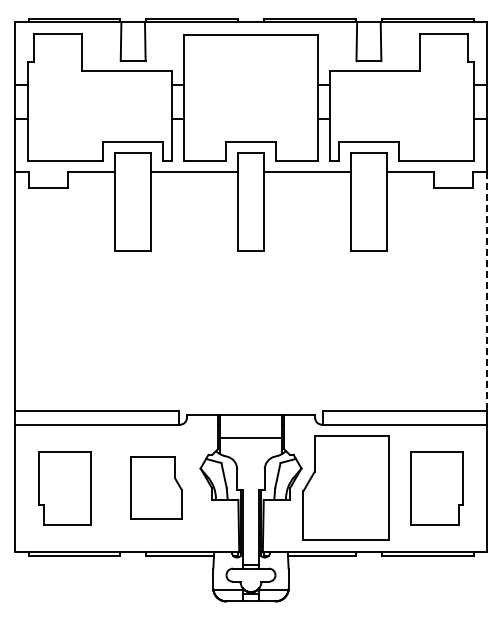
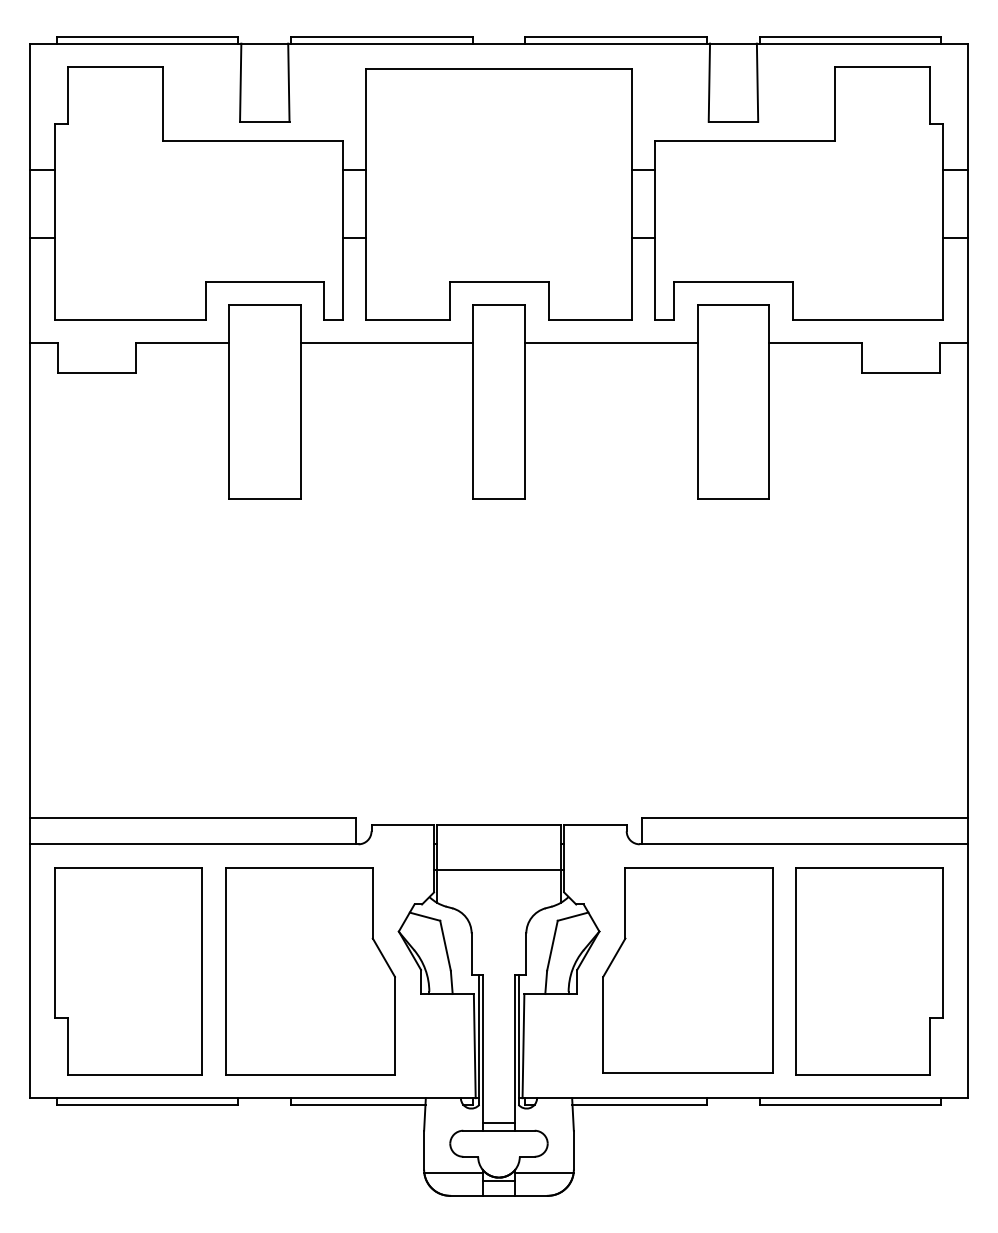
line: (486, 291) -> (967, 579), dashed -> solid
part: (64, 487) -> (128, 969), size x1.43
part: (156, 487) -> (311, 969), size x1.67
part: (436, 487) -> (867, 969), size x1.43

